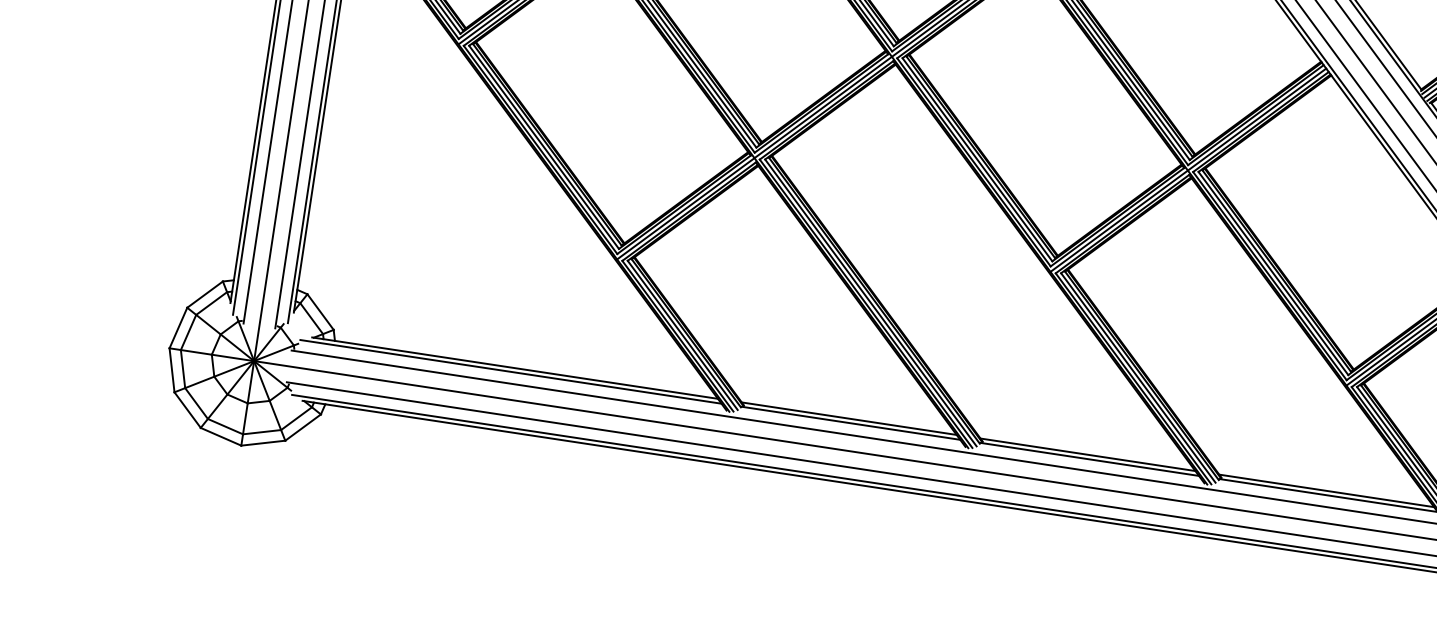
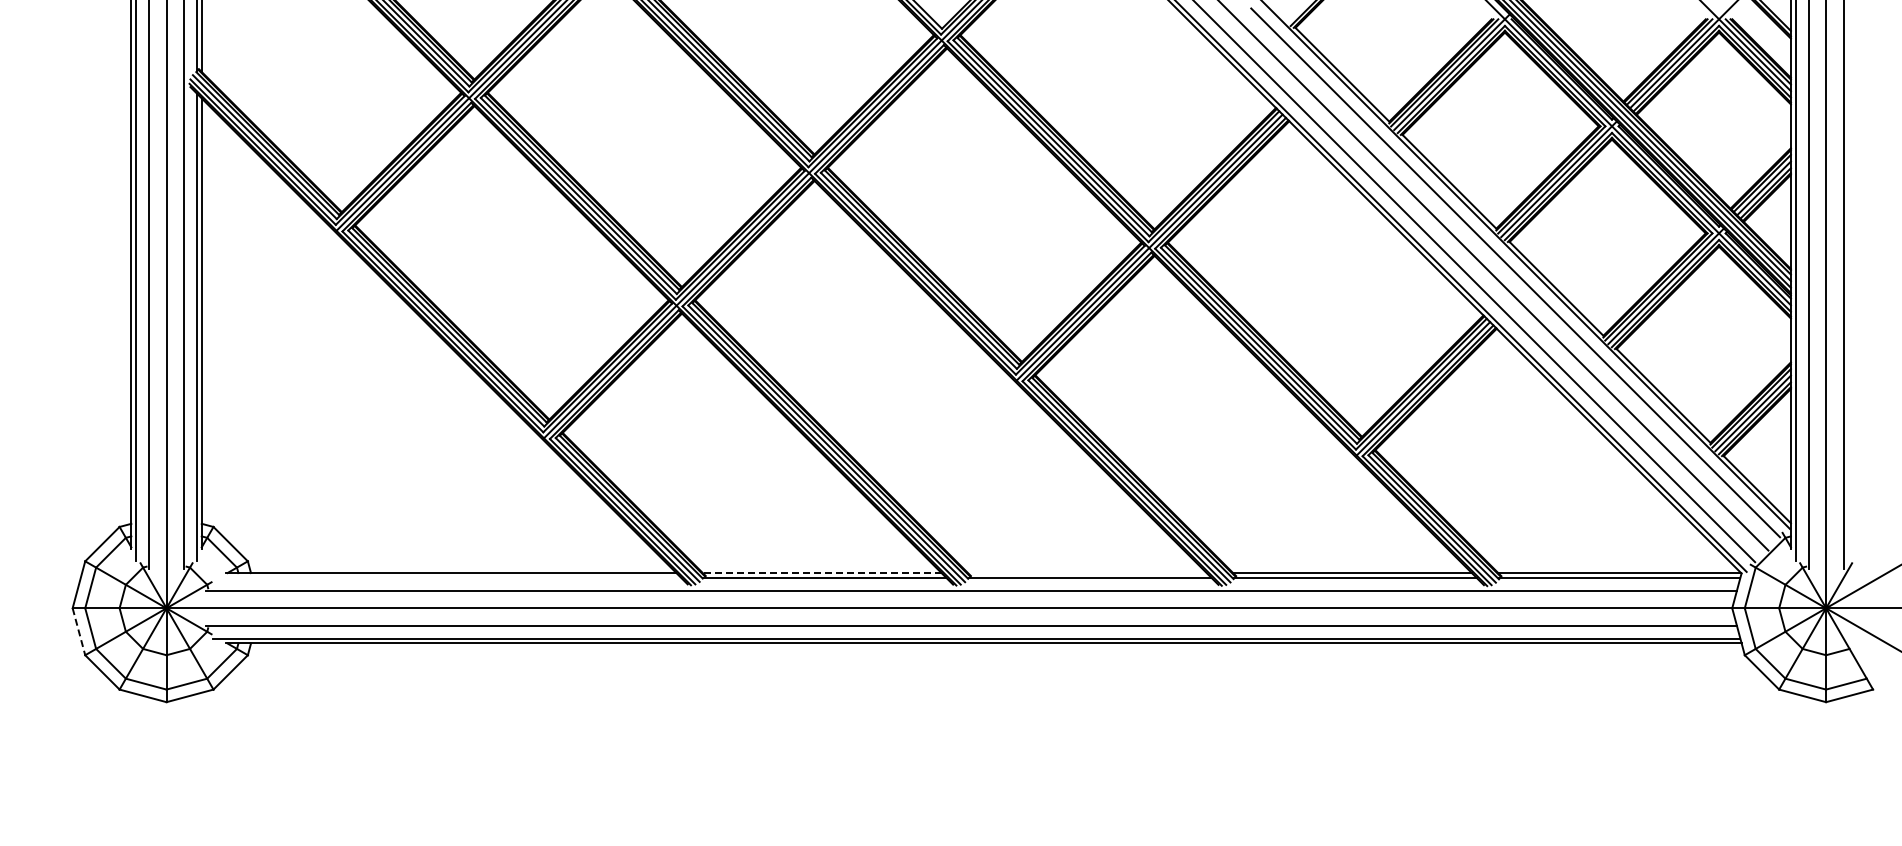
line: (172, 371) -> (79, 632), solid -> dashed
line: (511, 371) -> (447, 577), removed
line: (848, 418) -> (821, 573), solid -> dashed
line: (1088, 455) -> (1087, 573), removed

